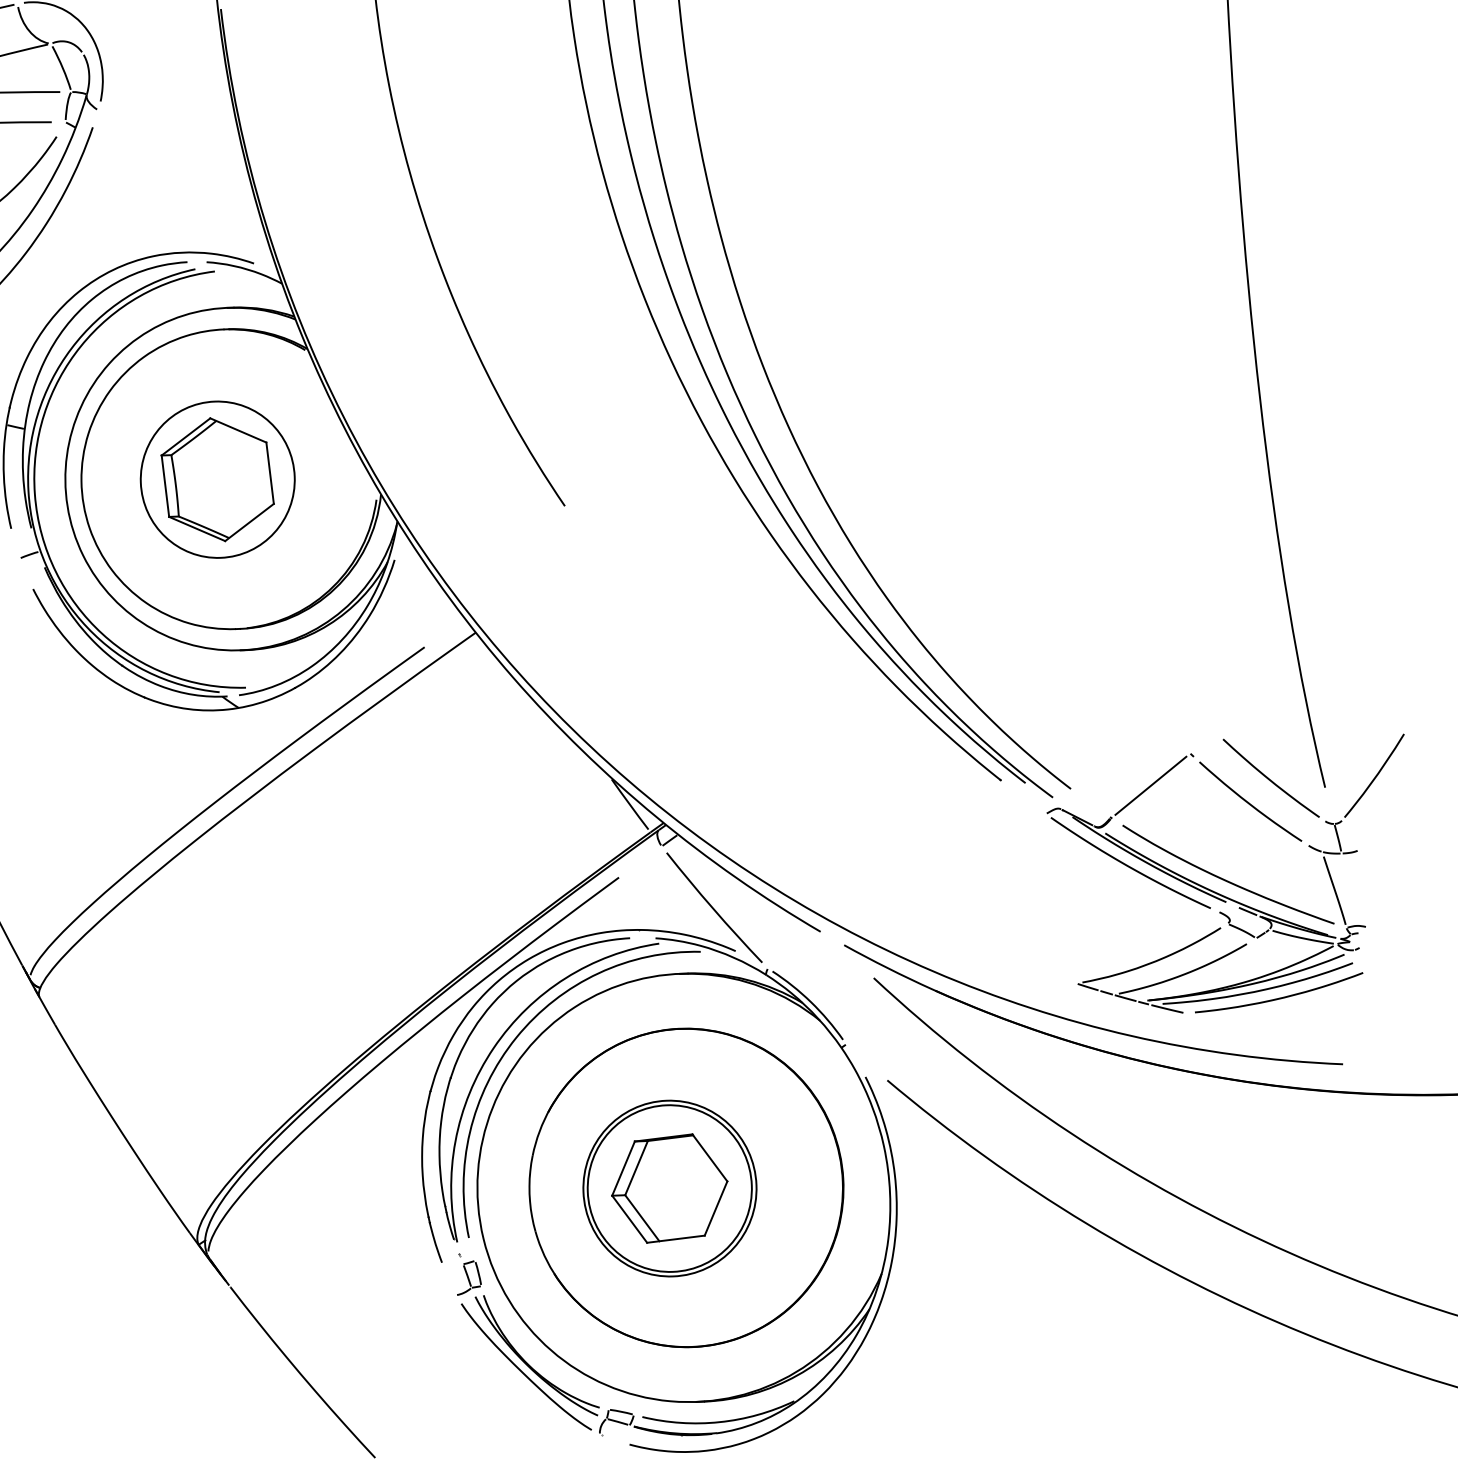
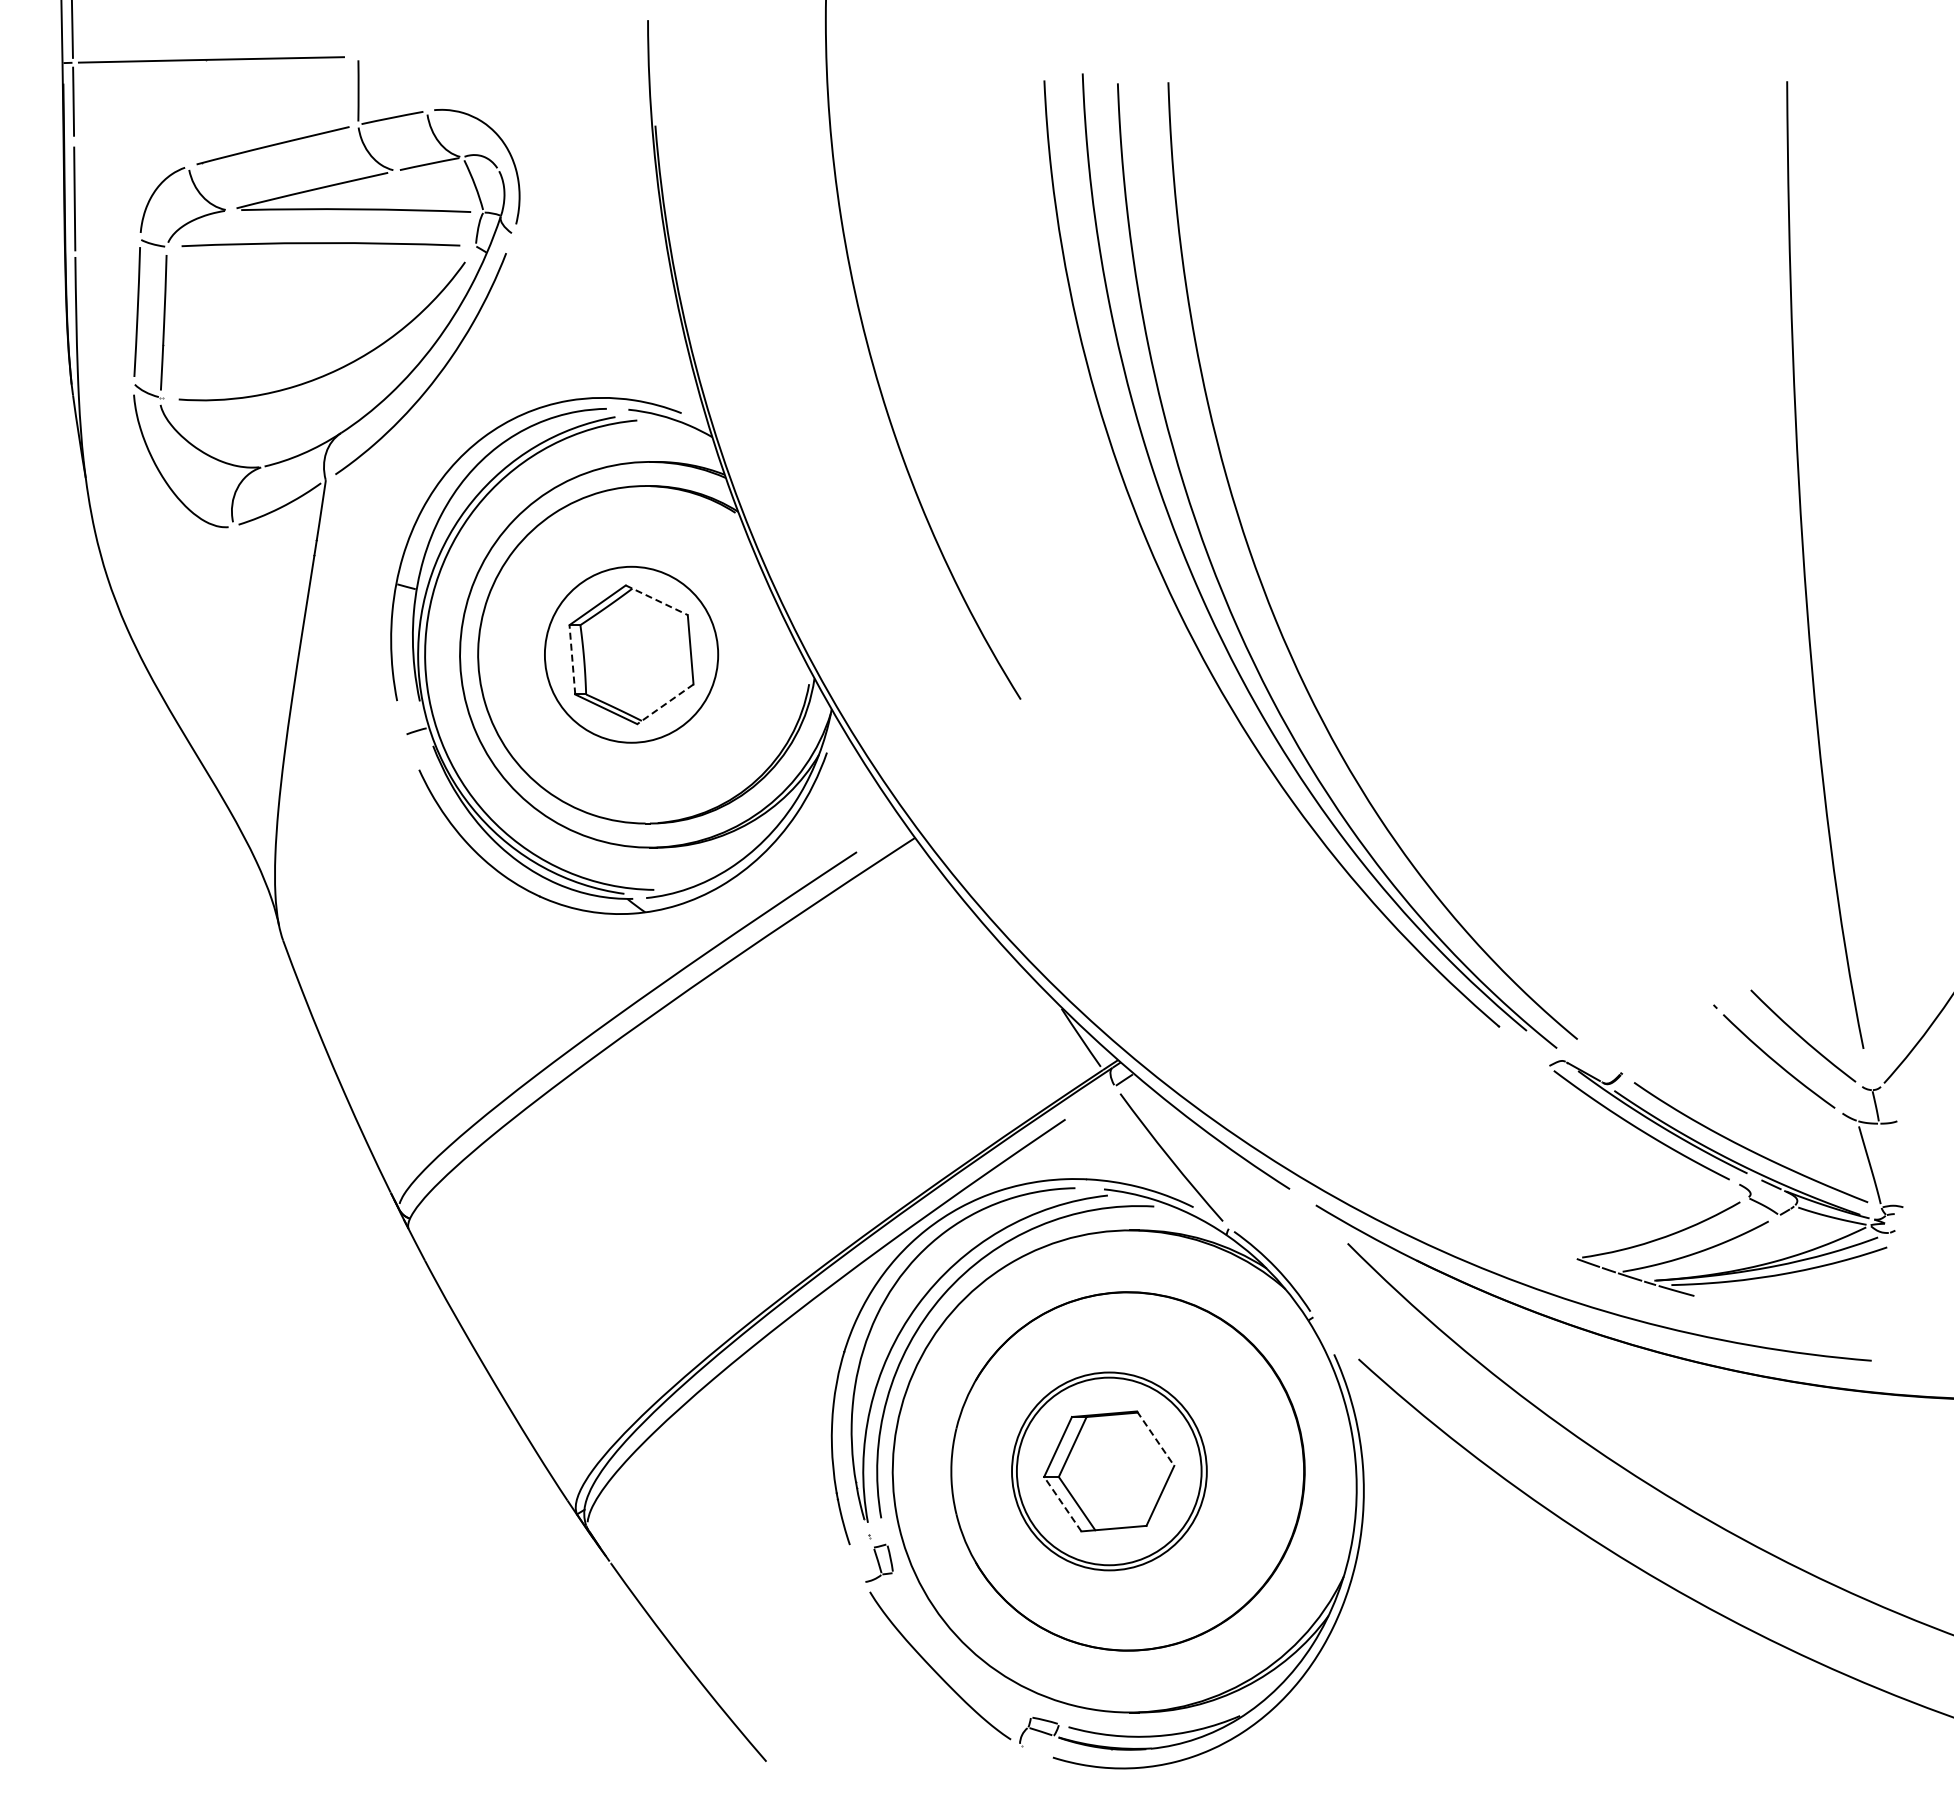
line: (238, 430) -> (657, 600), solid -> dashed
line: (165, 485) -> (572, 659), solid -> dashed
line: (249, 522) -> (665, 704), solid -> dashed
line: (1150, 785) -> (1667, 1039), removed
part: (1278, 992) -> (1802, 1277), removed
line: (709, 1157) -> (1155, 1438), solid -> dashed
line: (629, 1219) -> (1062, 1504), solid -> dashed
part: (526, 1361) -> (940, 1659), removed

